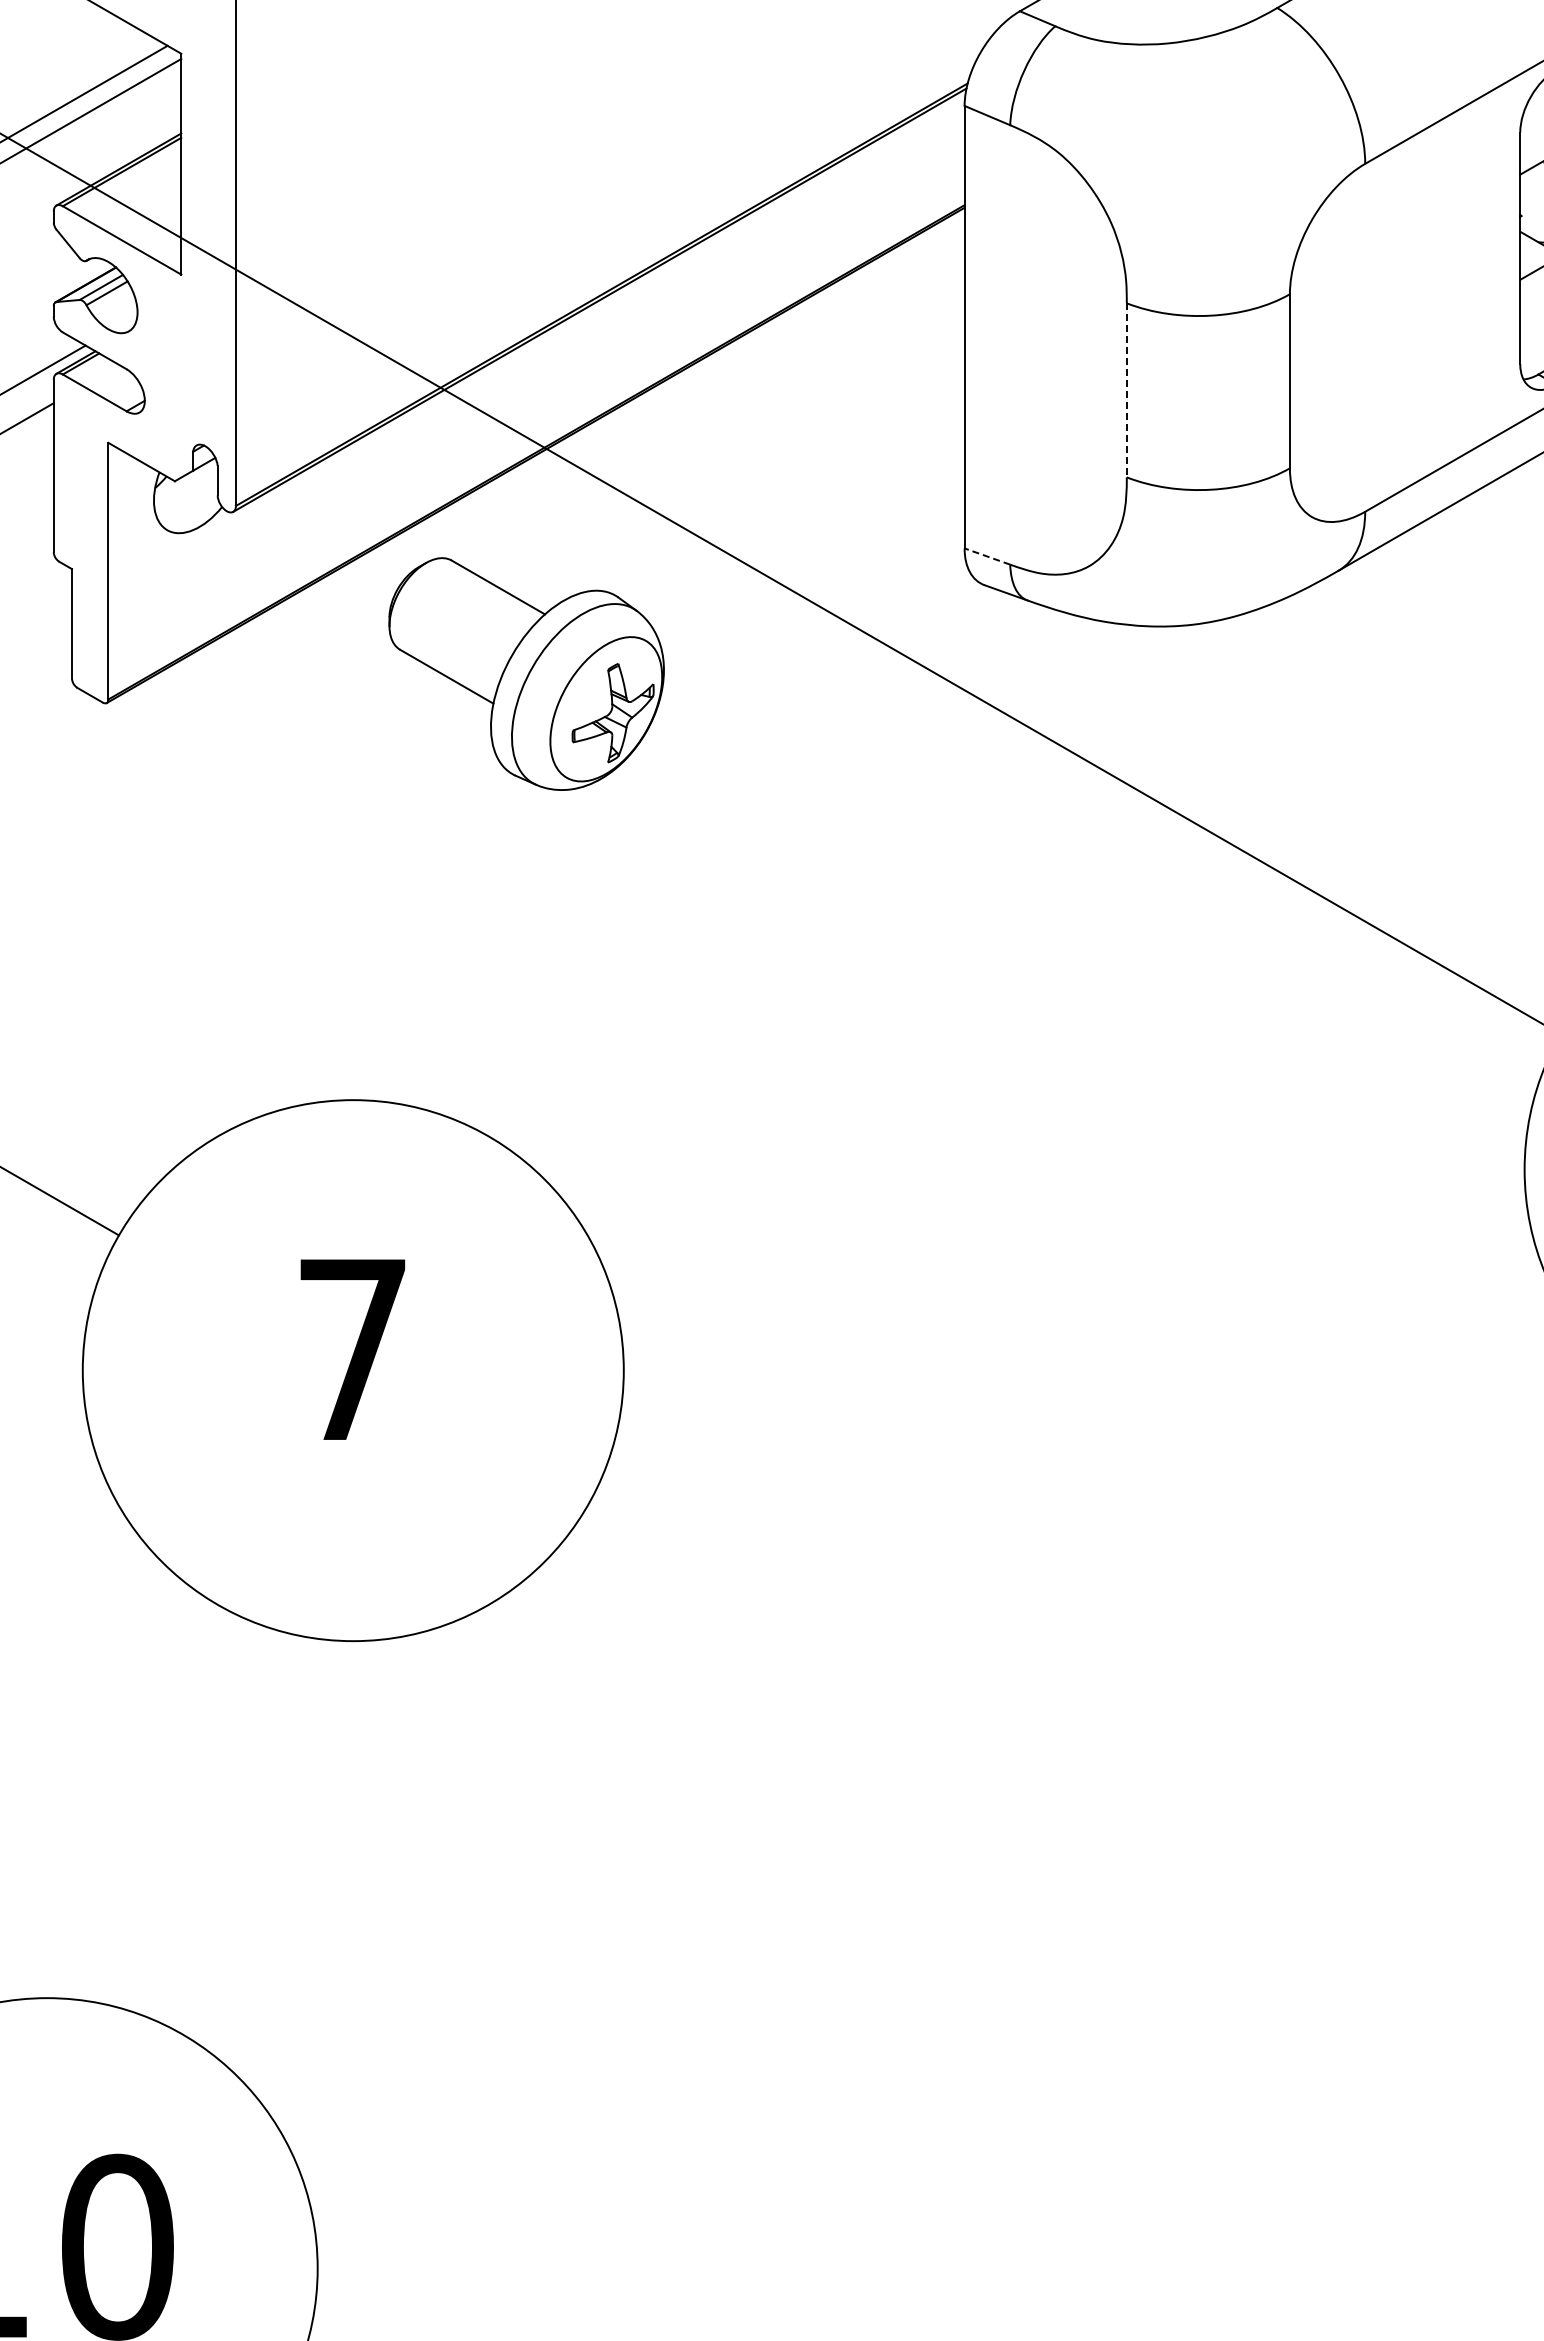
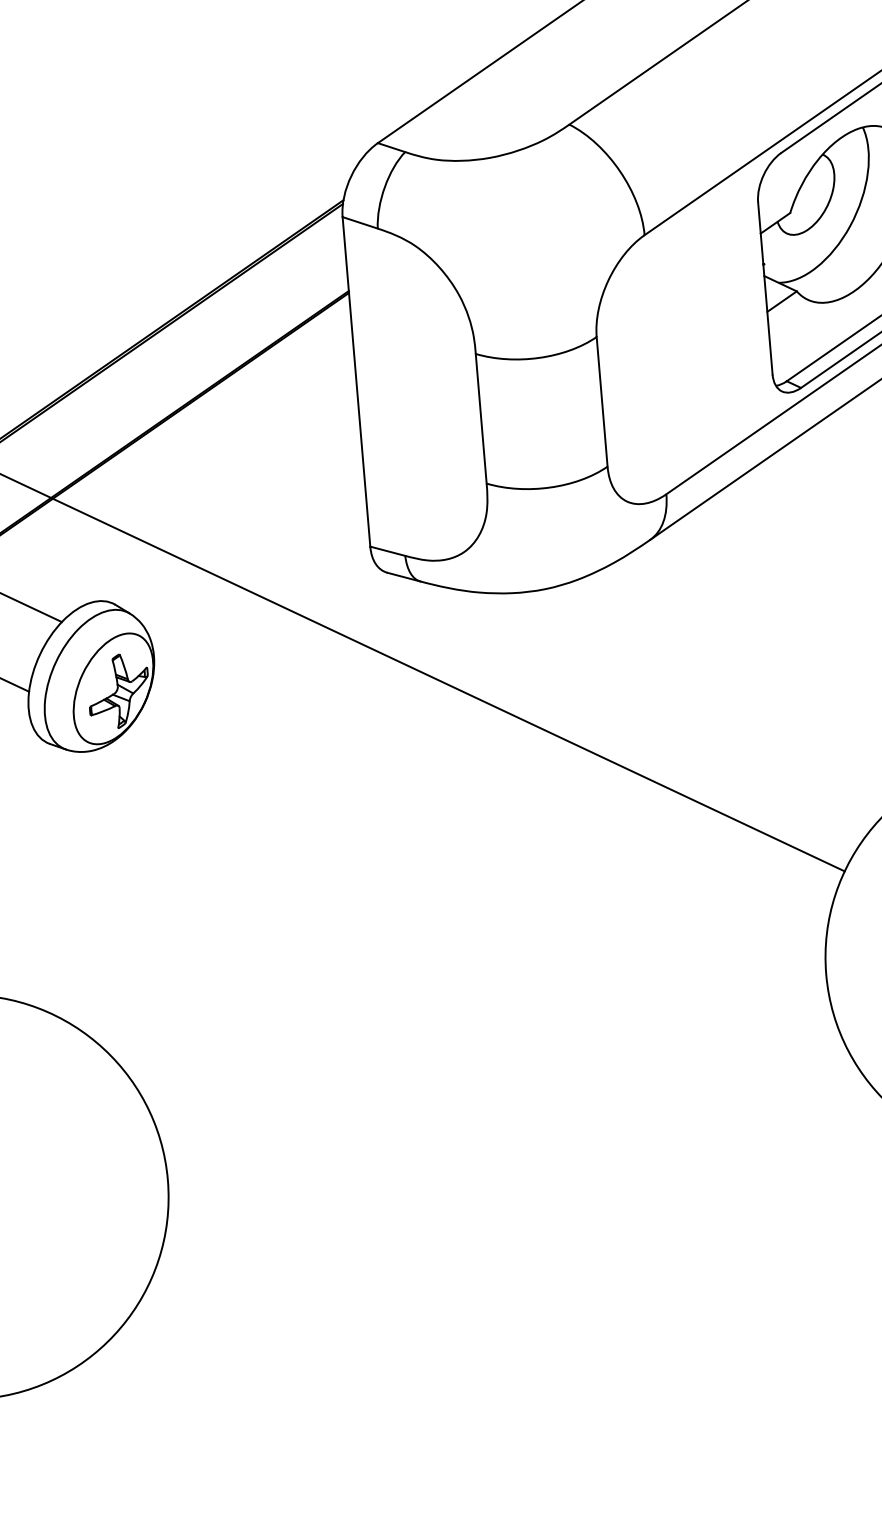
line: (1126, 390) -> (480, 418), dashed -> solid
line: (986, 556) -> (387, 551), dashed -> solid

